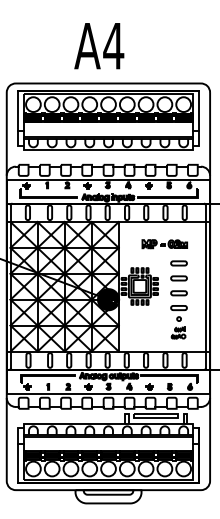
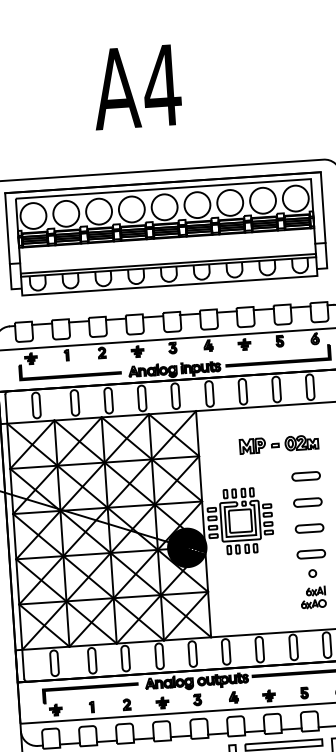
text: (99, 46) -> (137, 87), moved

